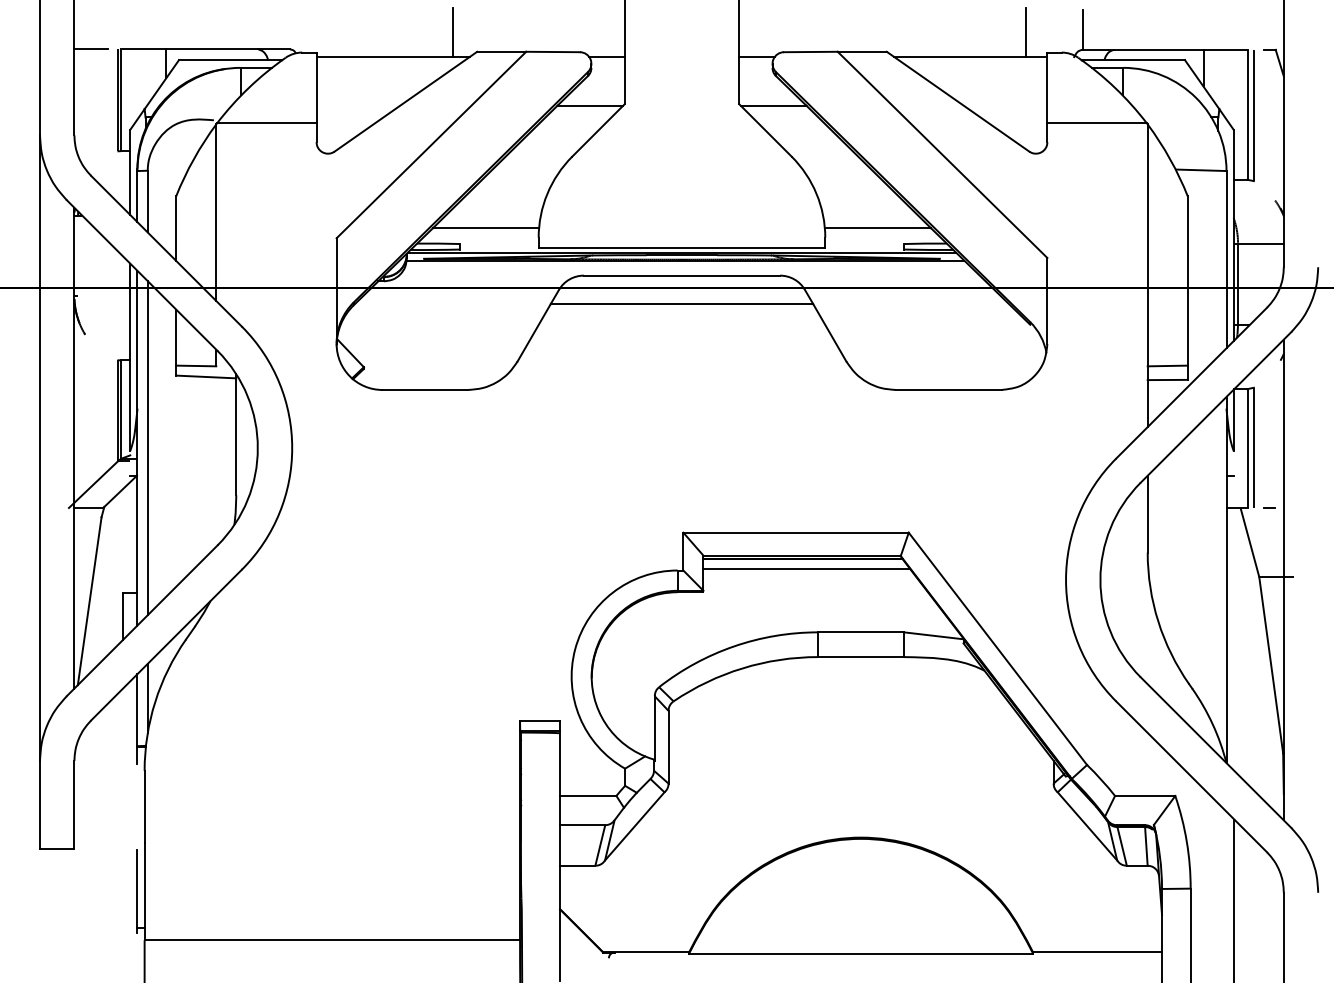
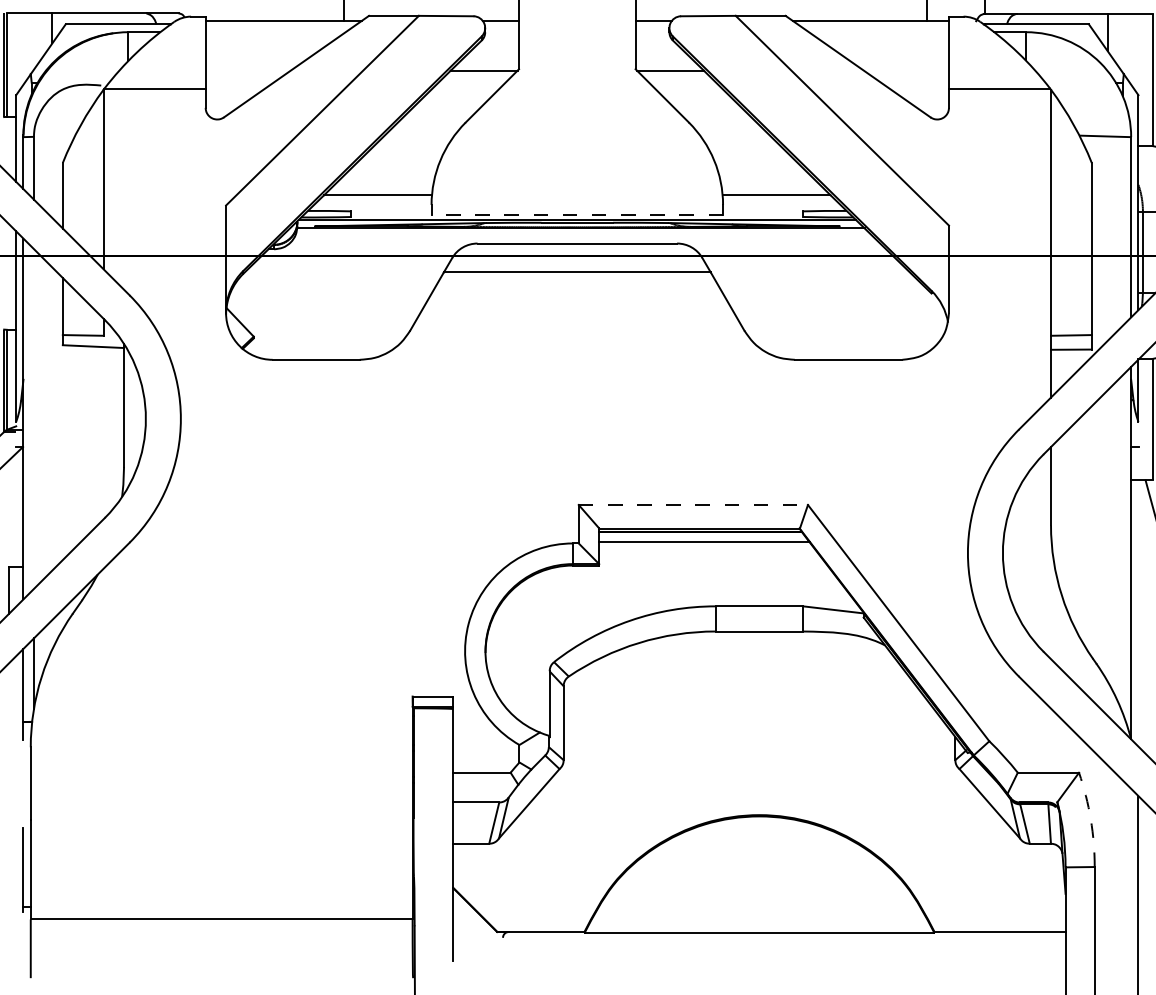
line: (681, 247) -> (576, 214), solid -> dashed
line: (147, 448) -> (33, 419), removed
line: (796, 532) -> (693, 504), solid -> dashed
arc: (1186, 841) -> (1090, 819), solid -> dashed

